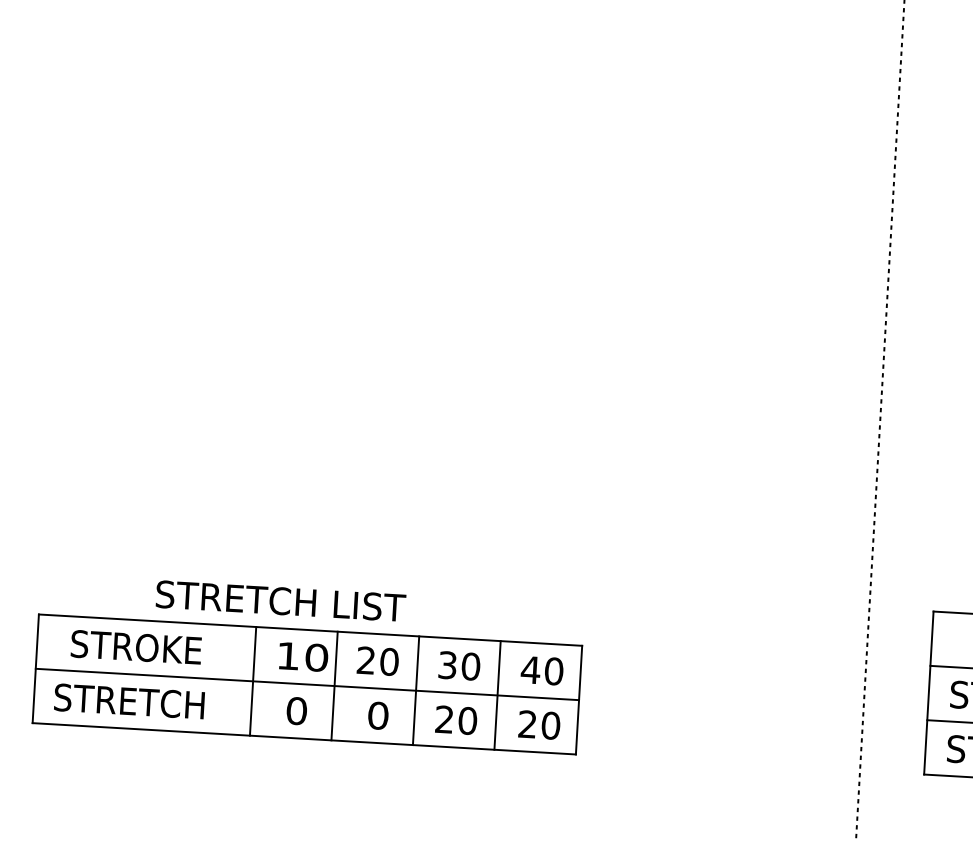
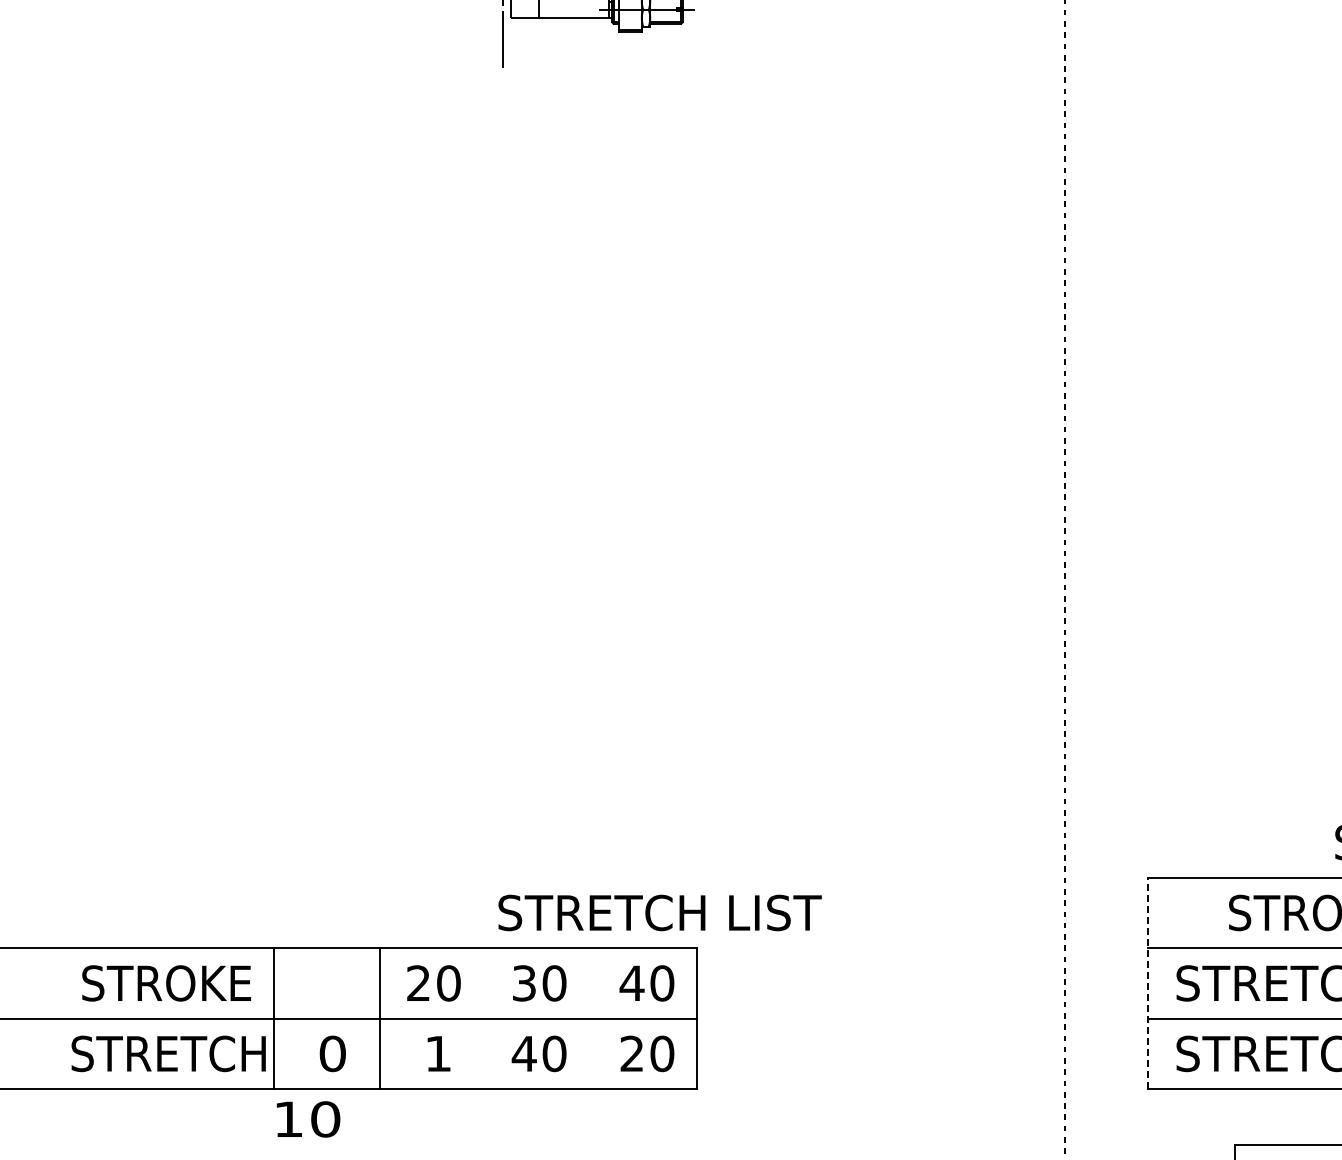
text: (280, 600) -> (659, 912), moved
text: (136, 647) -> (166, 983), moved
text: (303, 657) -> (308, 1119), moved
line: (416, 690) -> (485, 1018), removed
line: (928, 693) -> (1148, 983), solid -> dashed
line: (497, 695) -> (591, 1018), removed
text: (129, 701) -> (168, 1053), moved
text: (378, 715) -> (438, 1053), 0 -> 1
text: (443, 719) -> (523, 1053), 20 -> 40

